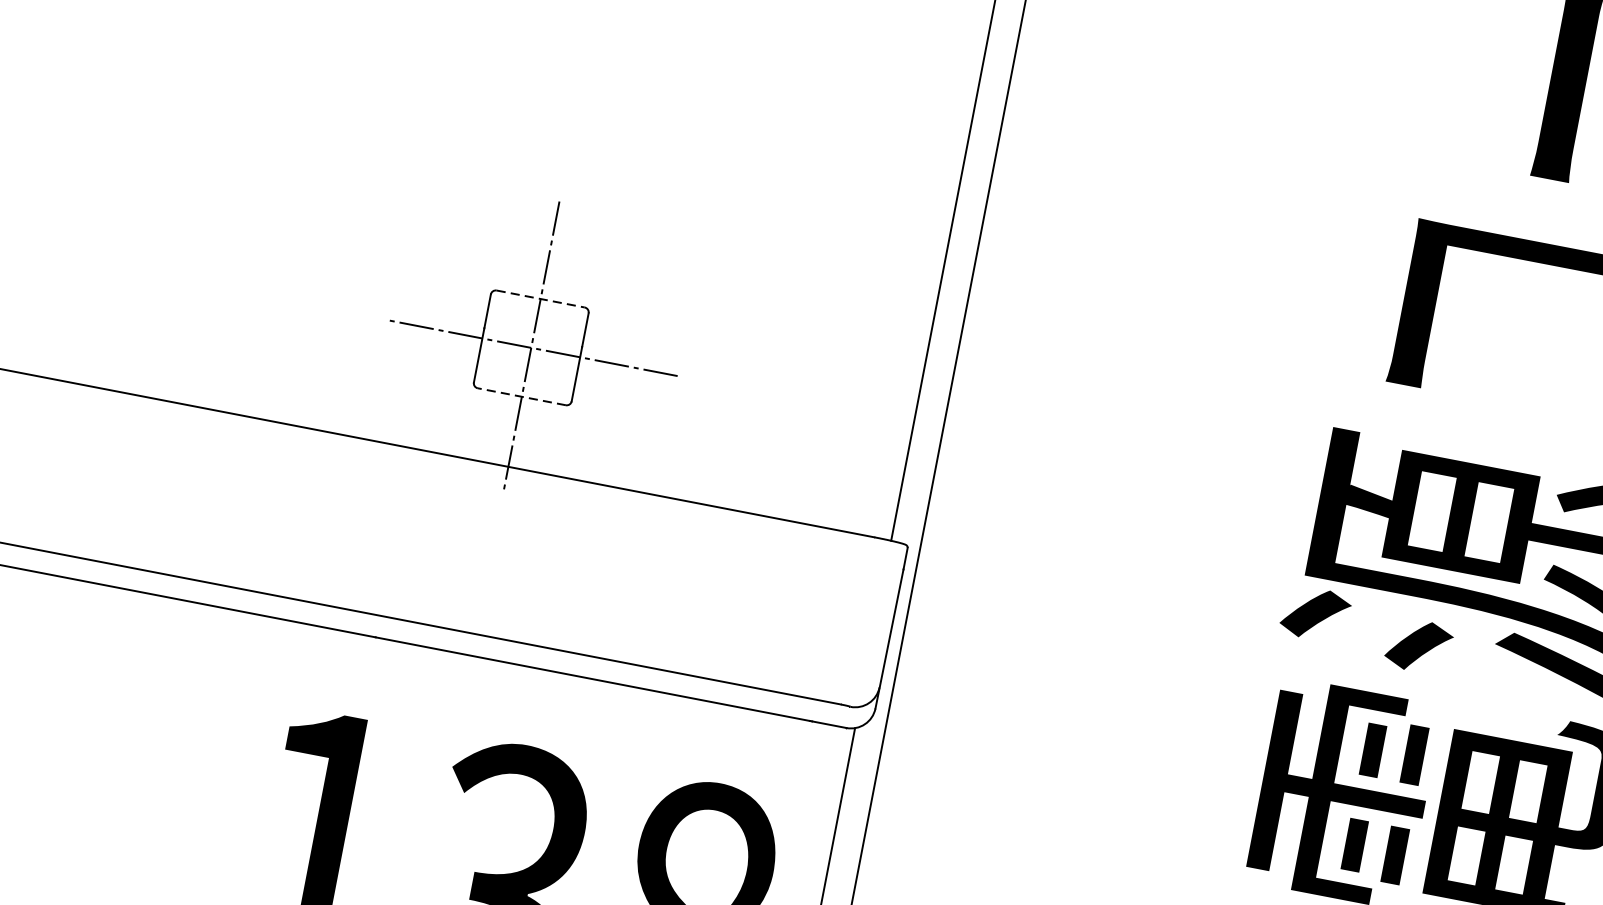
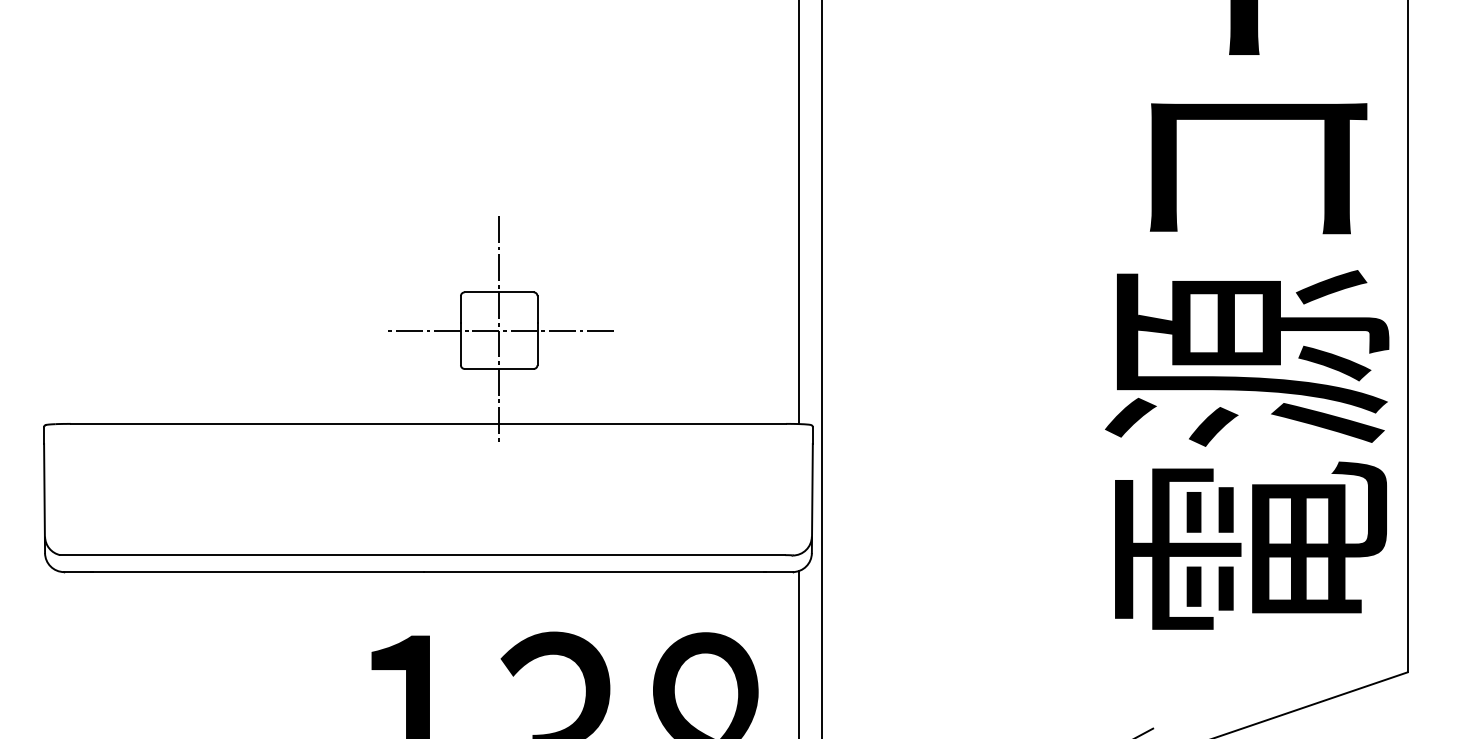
line: (541, 299) -> (499, 292), dashed -> solid
line: (521, 395) -> (498, 368), dashed -> solid

